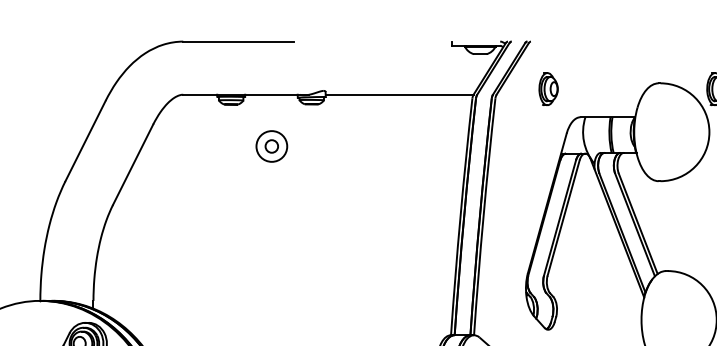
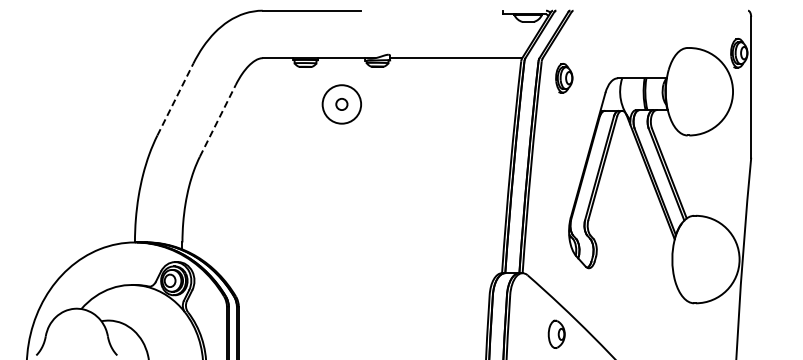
part: (548, 89) -> (564, 78), moved
line: (85, 140) -> (175, 99), solid -> dashed
circle: (271, 146) -> (341, 104), size x1.4
line: (133, 164) -> (218, 120), solid -> dashed

